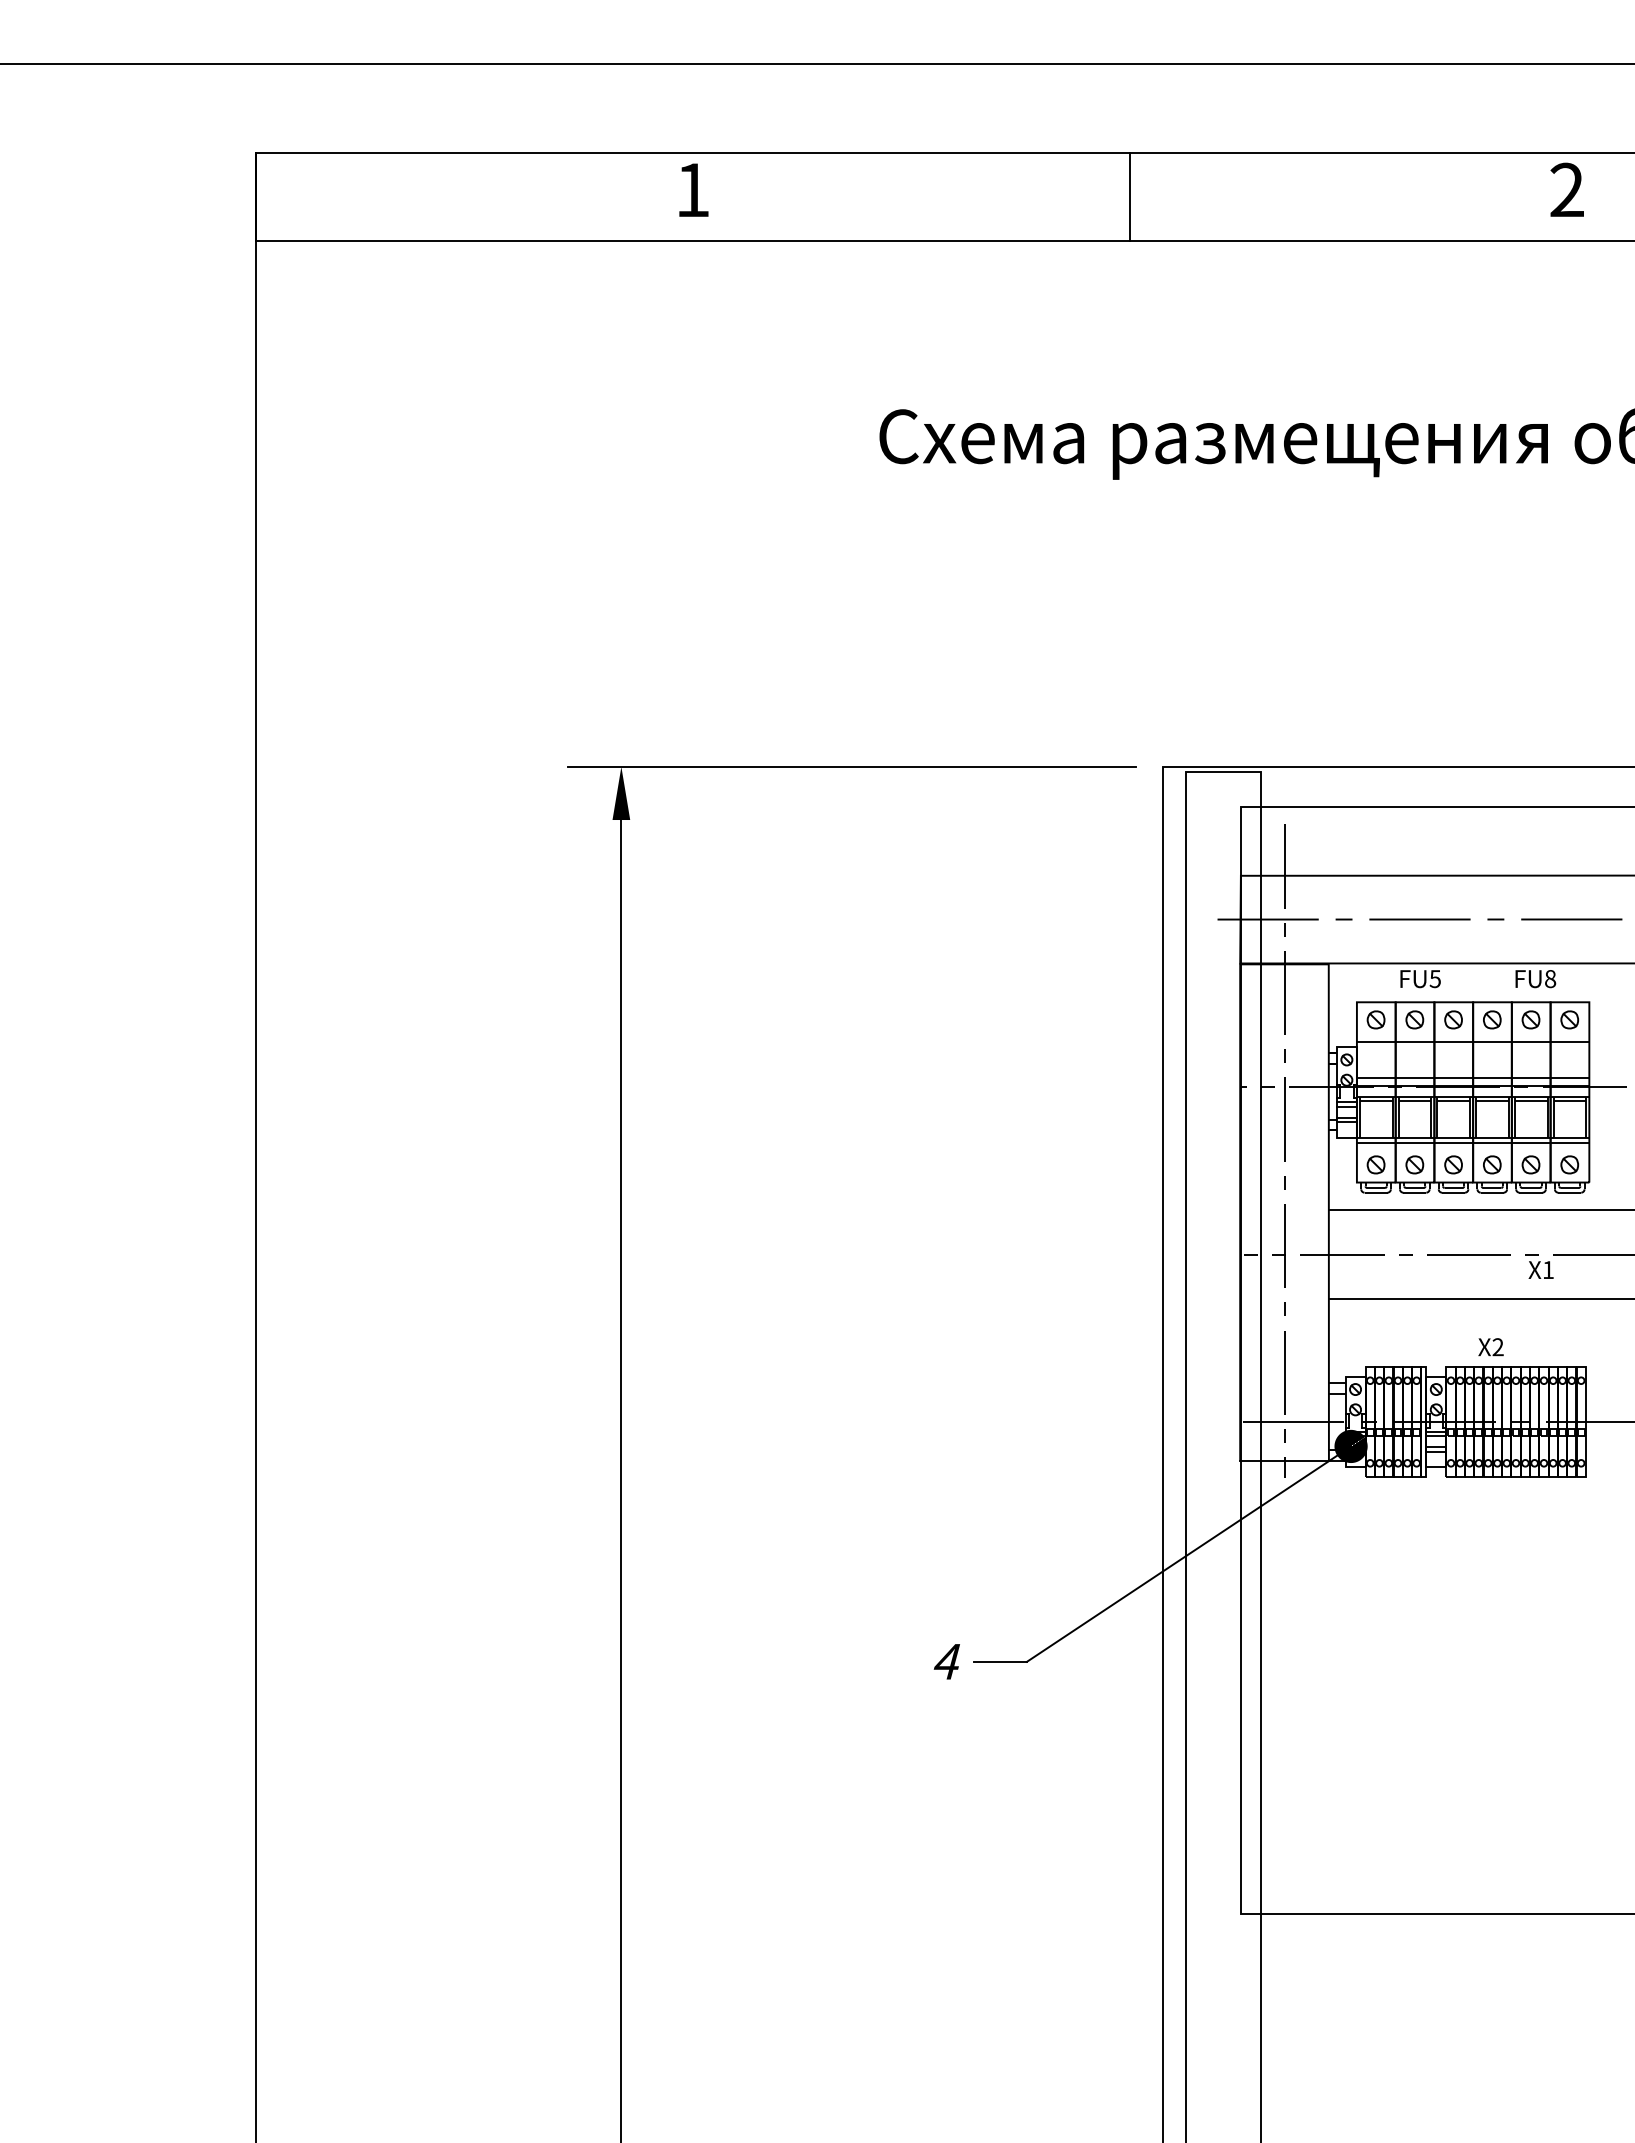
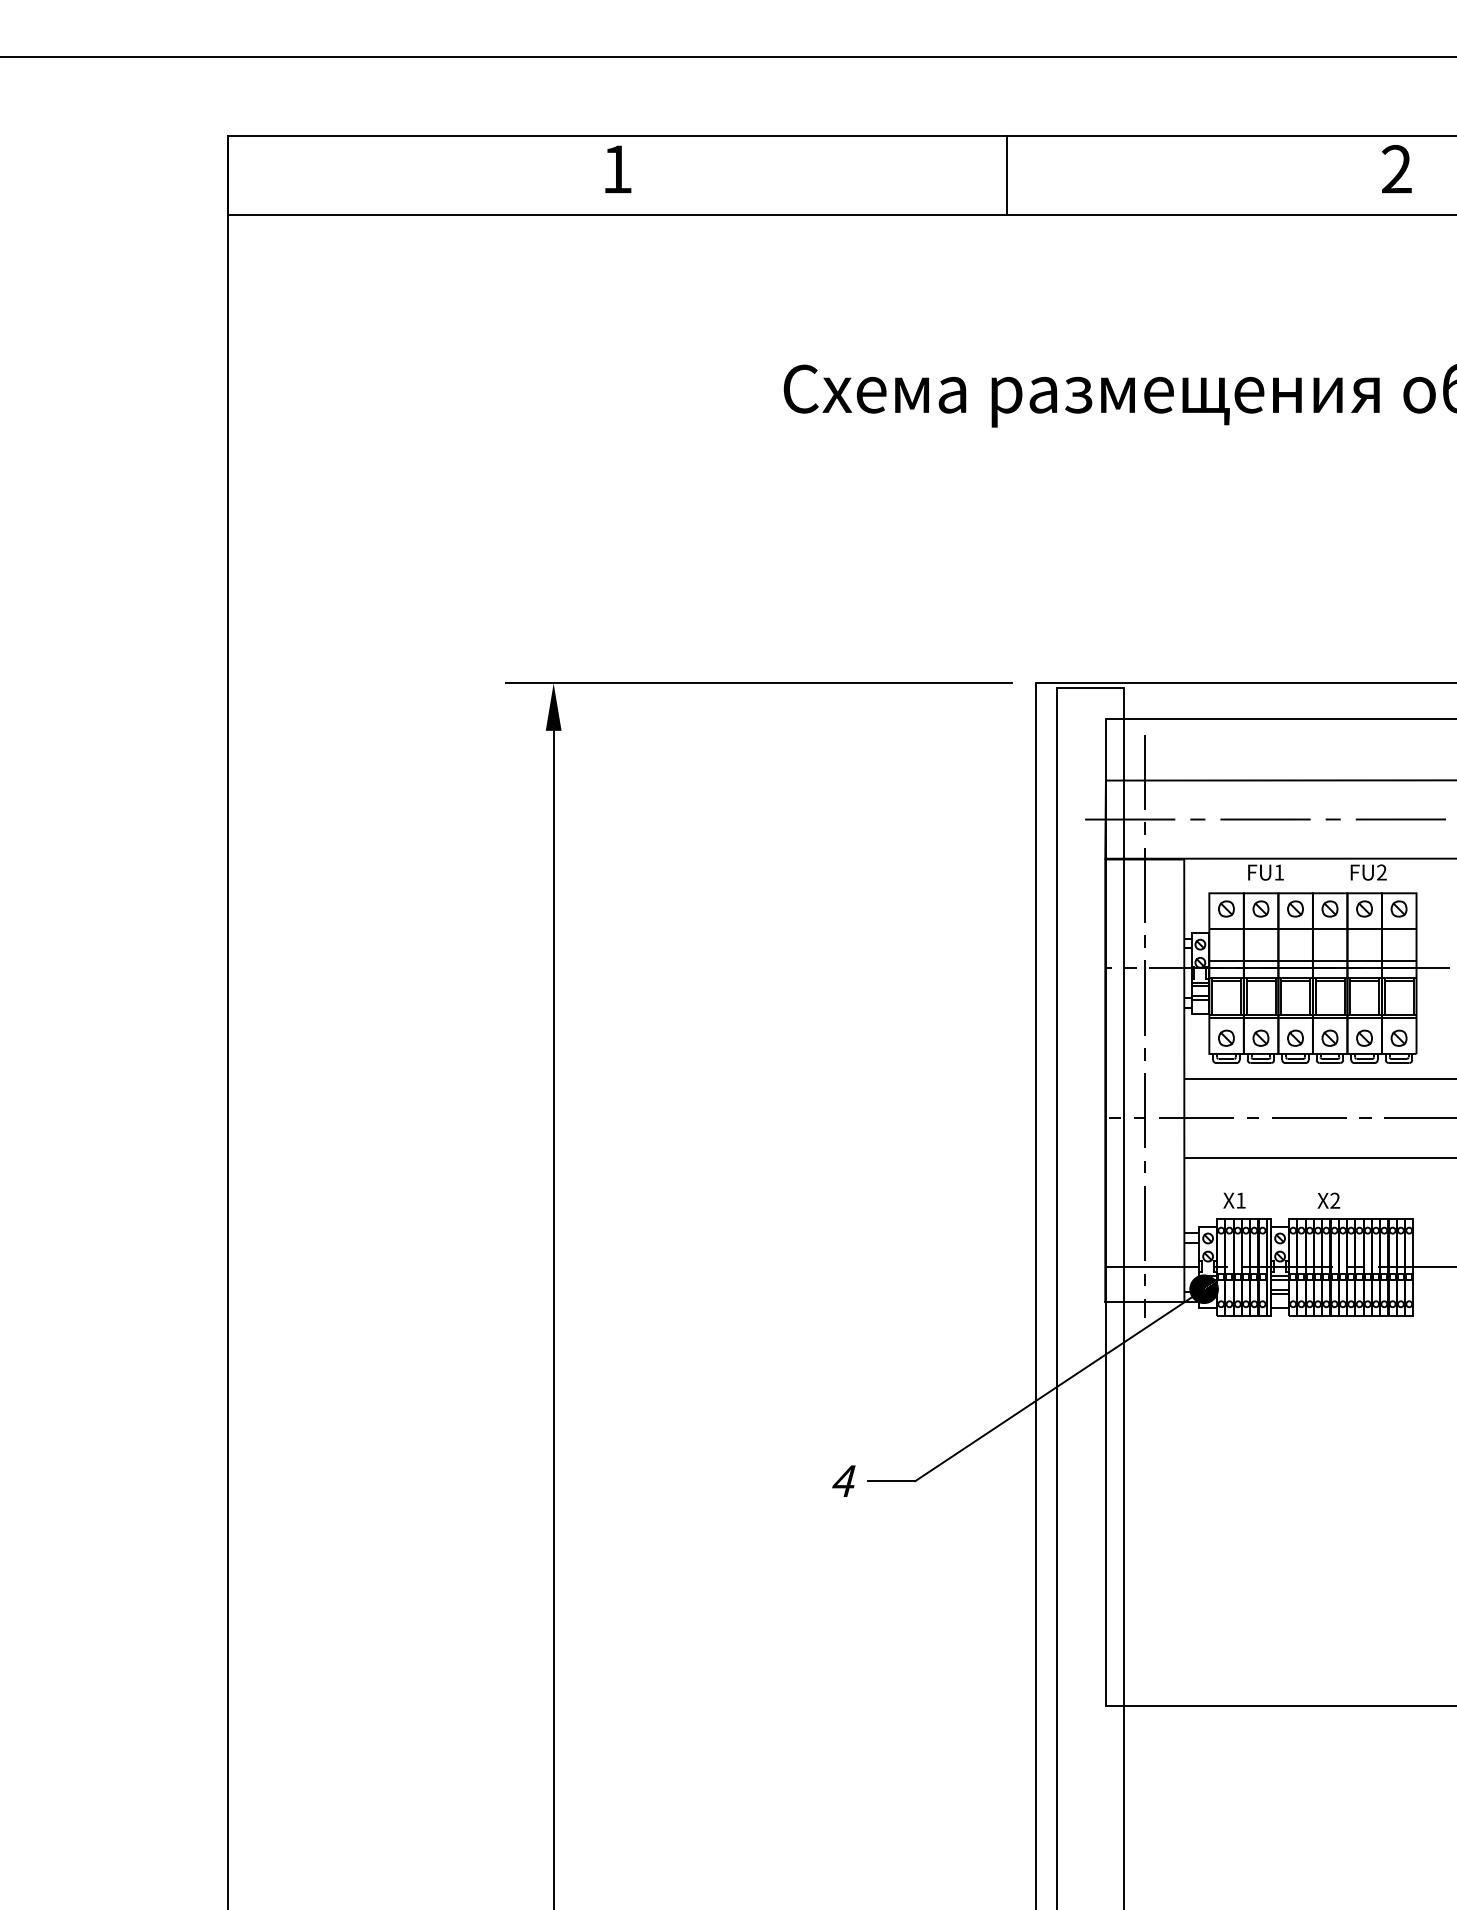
text: (1434, 979) -> (1278, 872), FU5 -> FU1
text: (1550, 979) -> (1381, 872), FU8 -> FU2
text: (1540, 1269) -> (1233, 1200), moved

